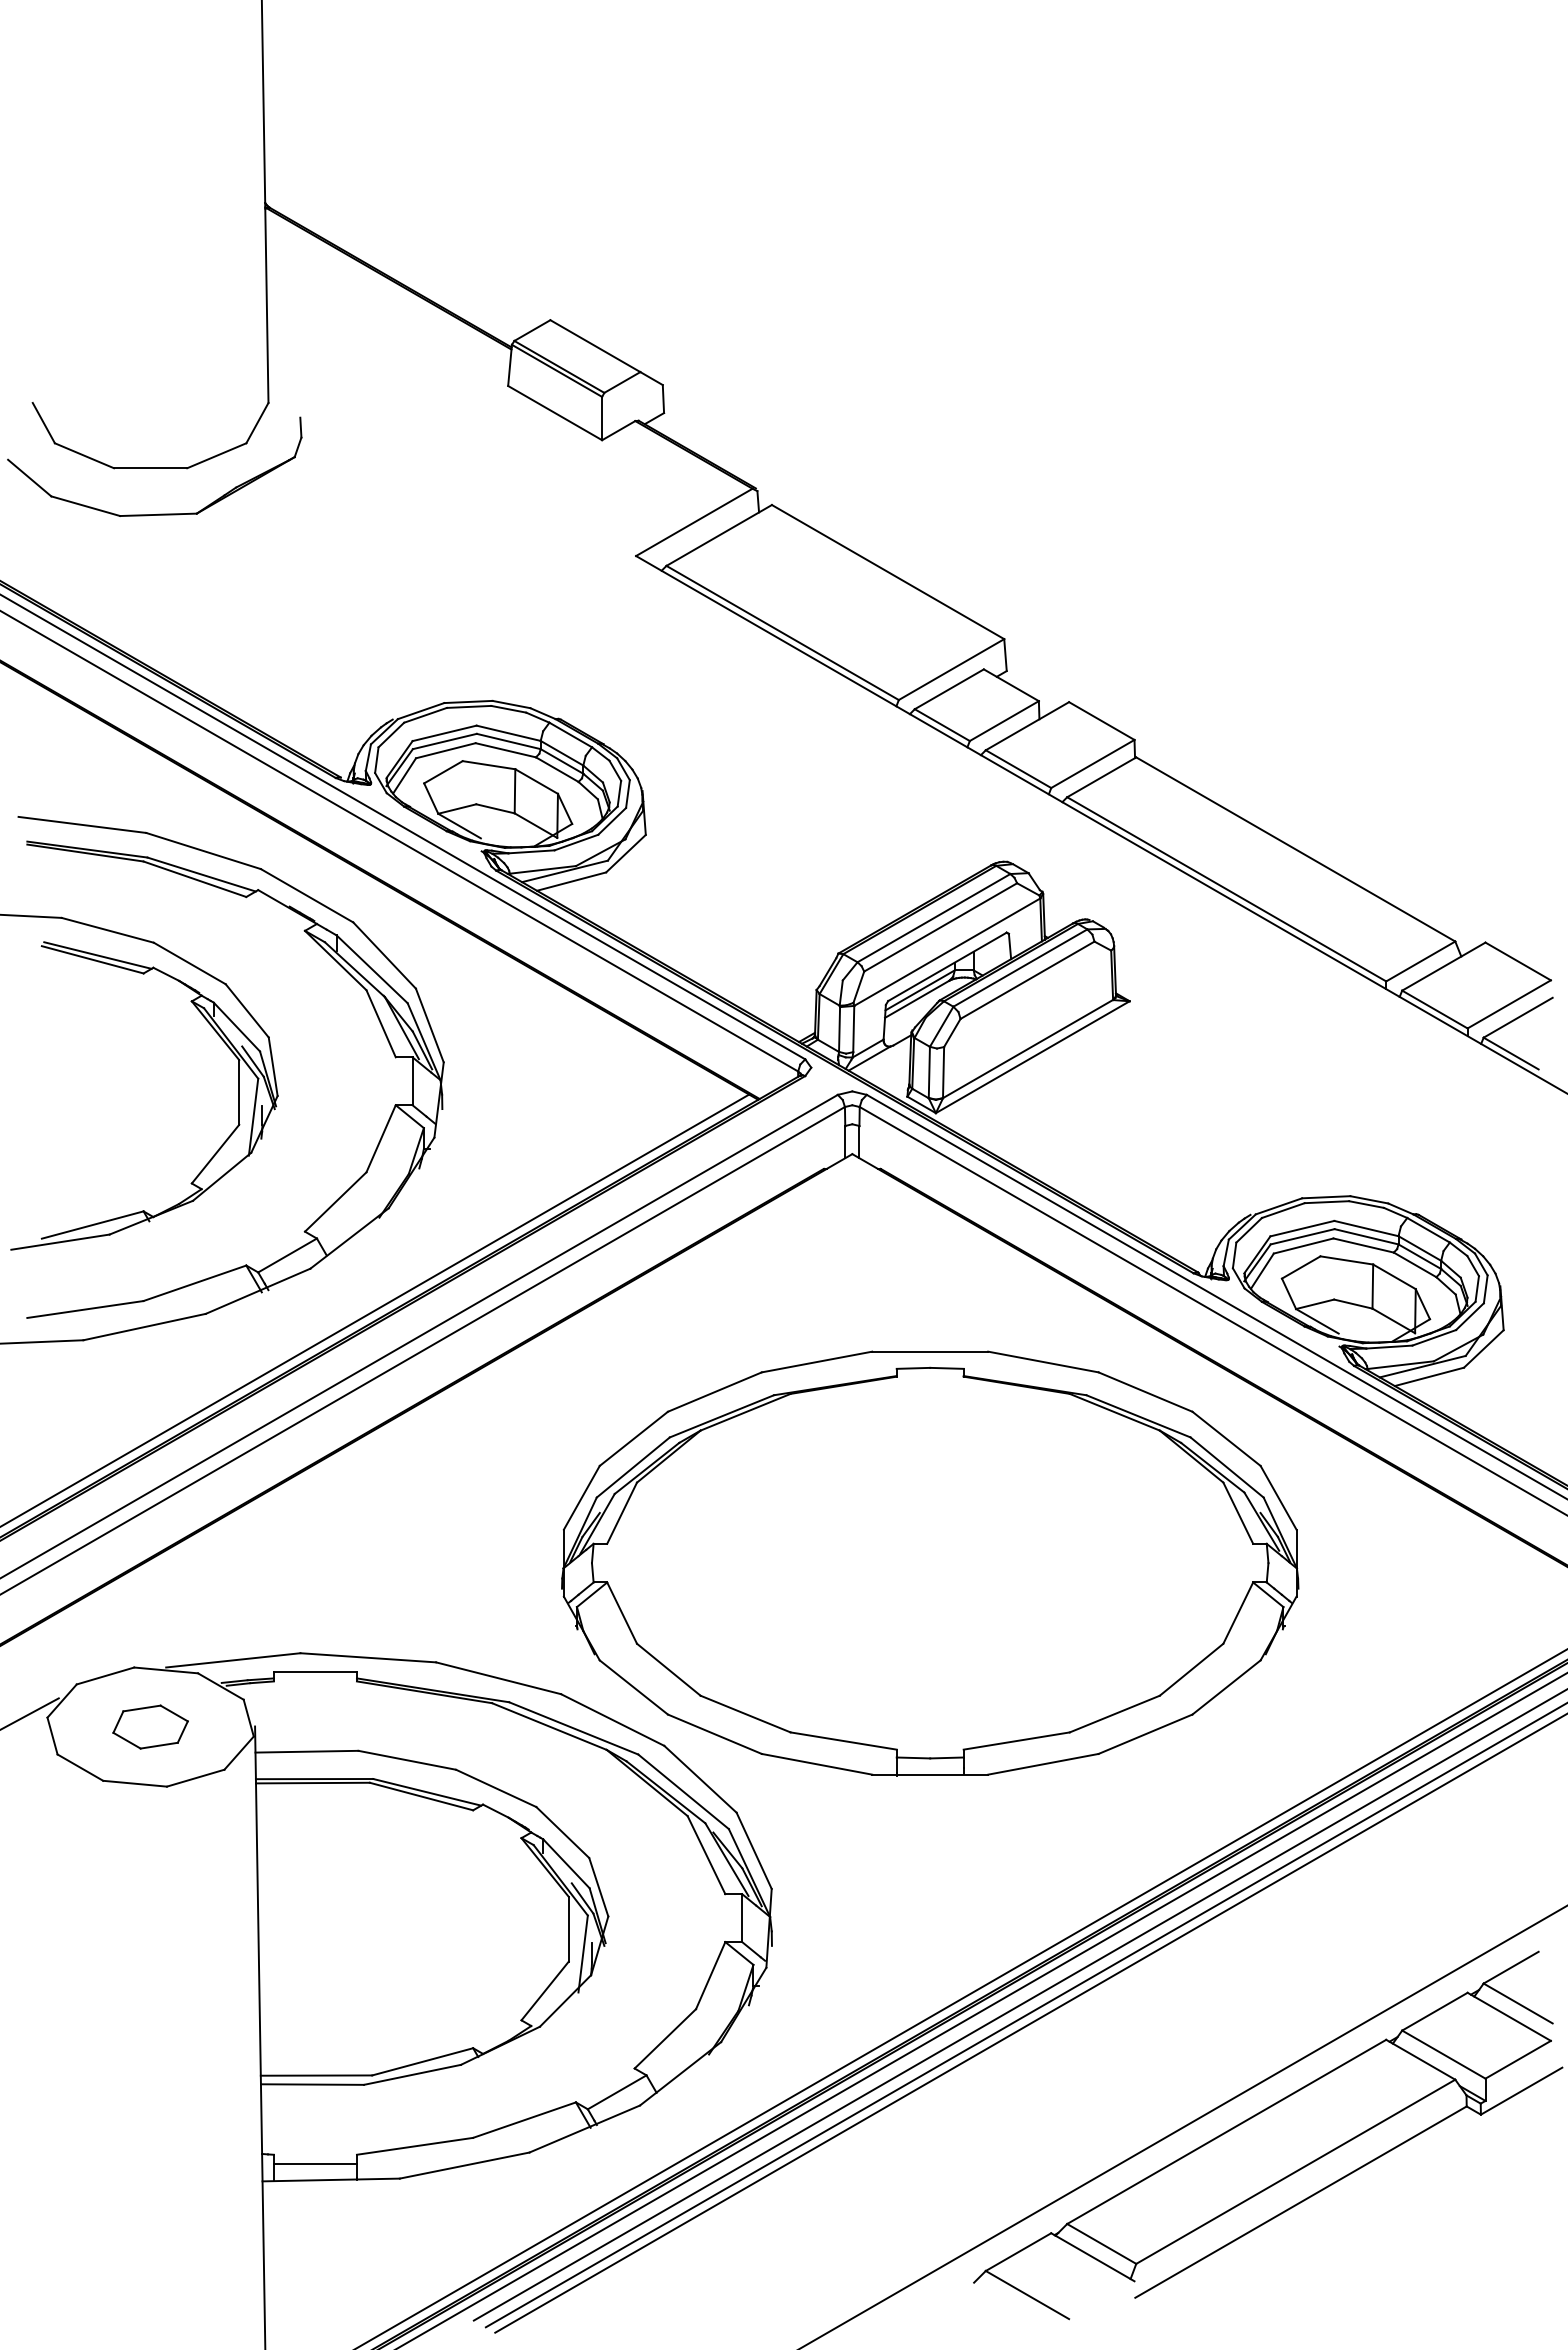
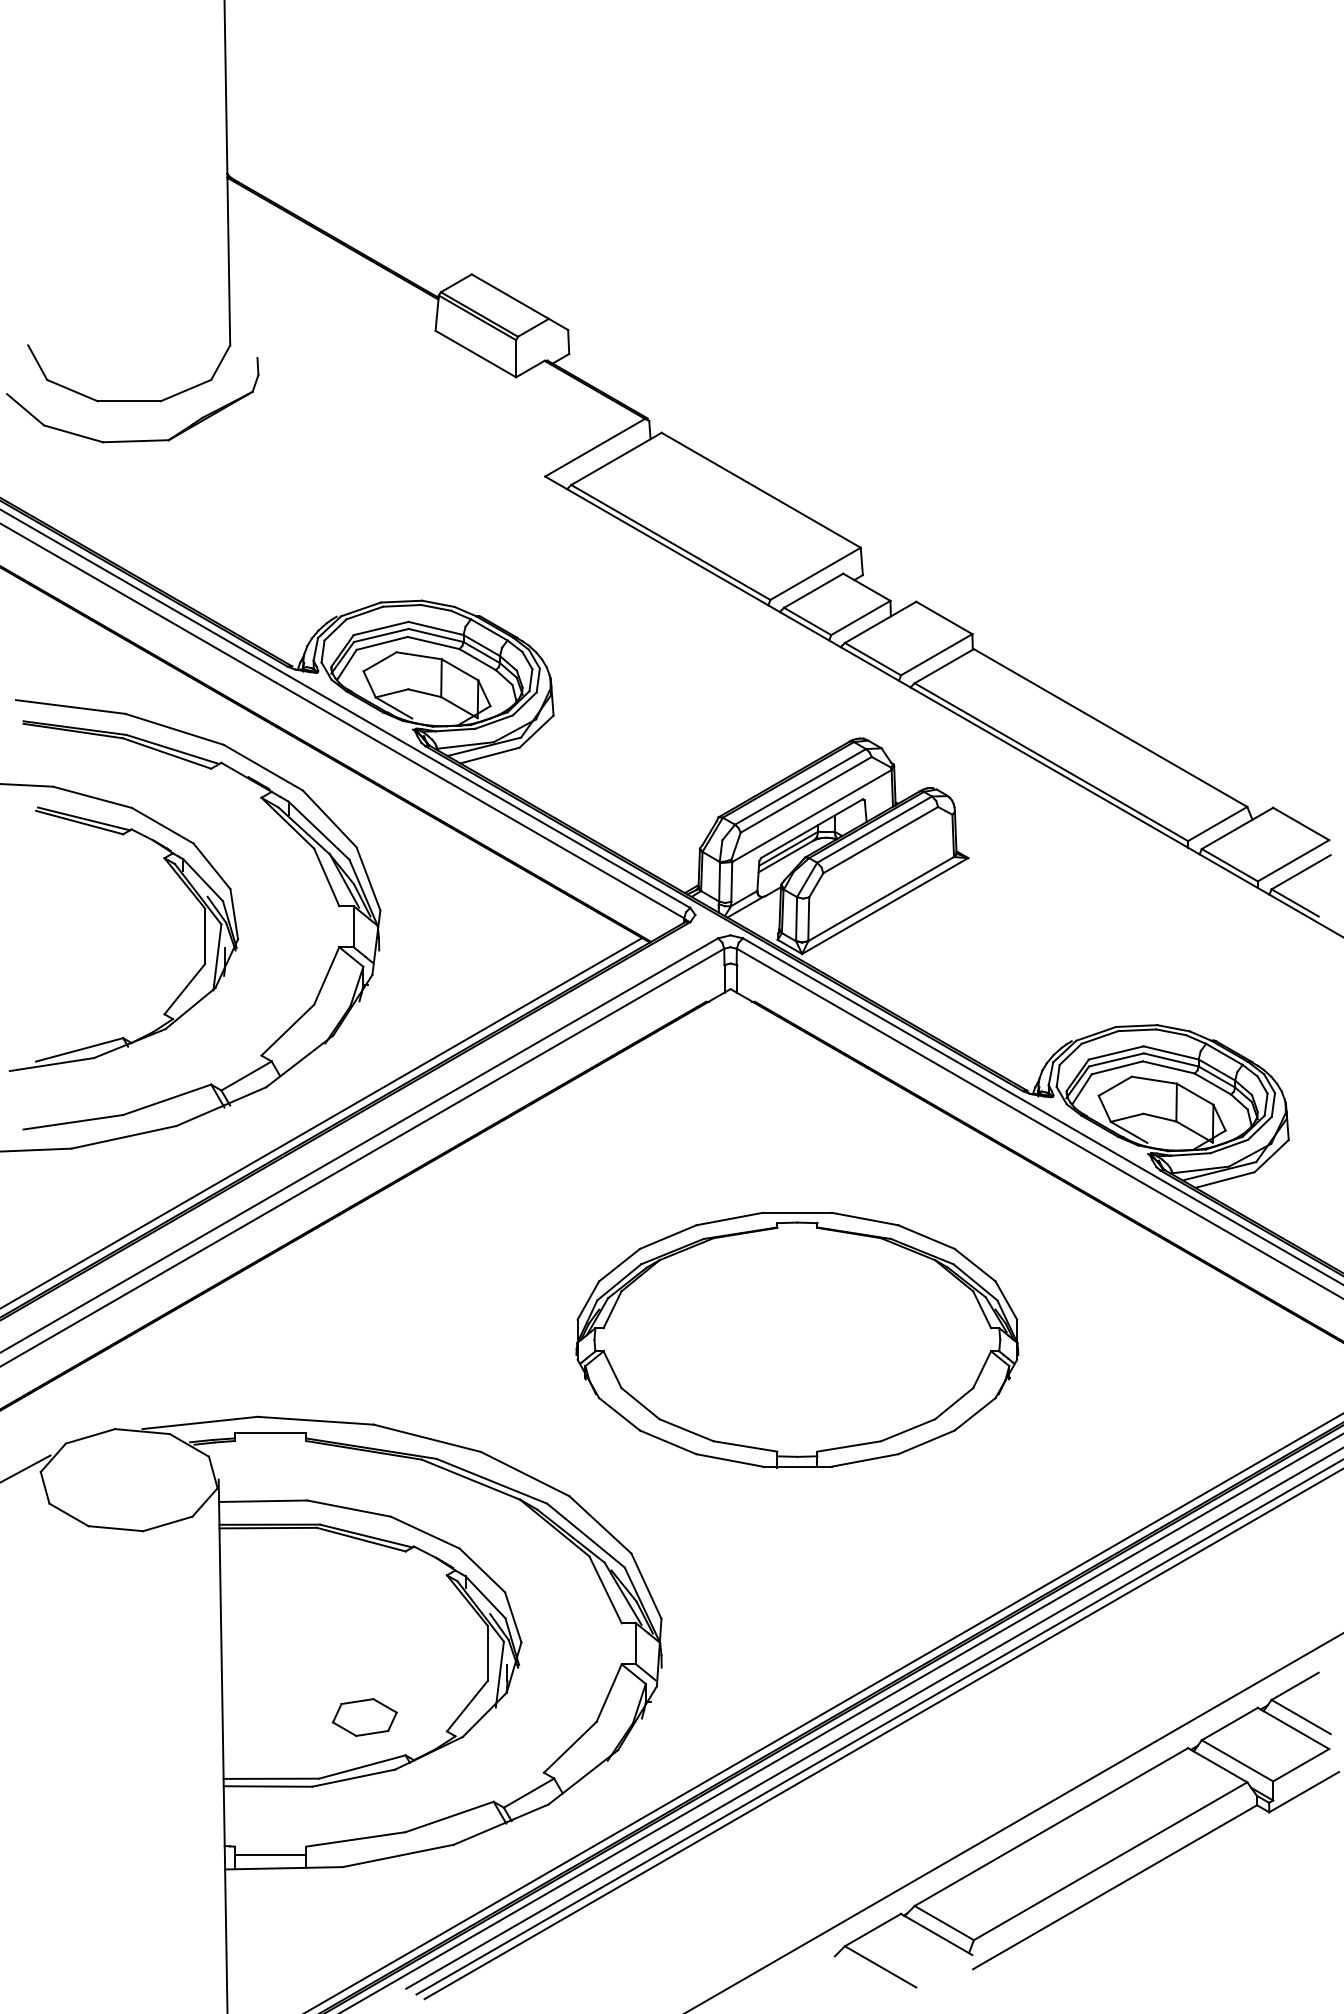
part: (930, 1563) -> (797, 1339), size x0.7
part: (150, 1726) -> (364, 1717), moved

